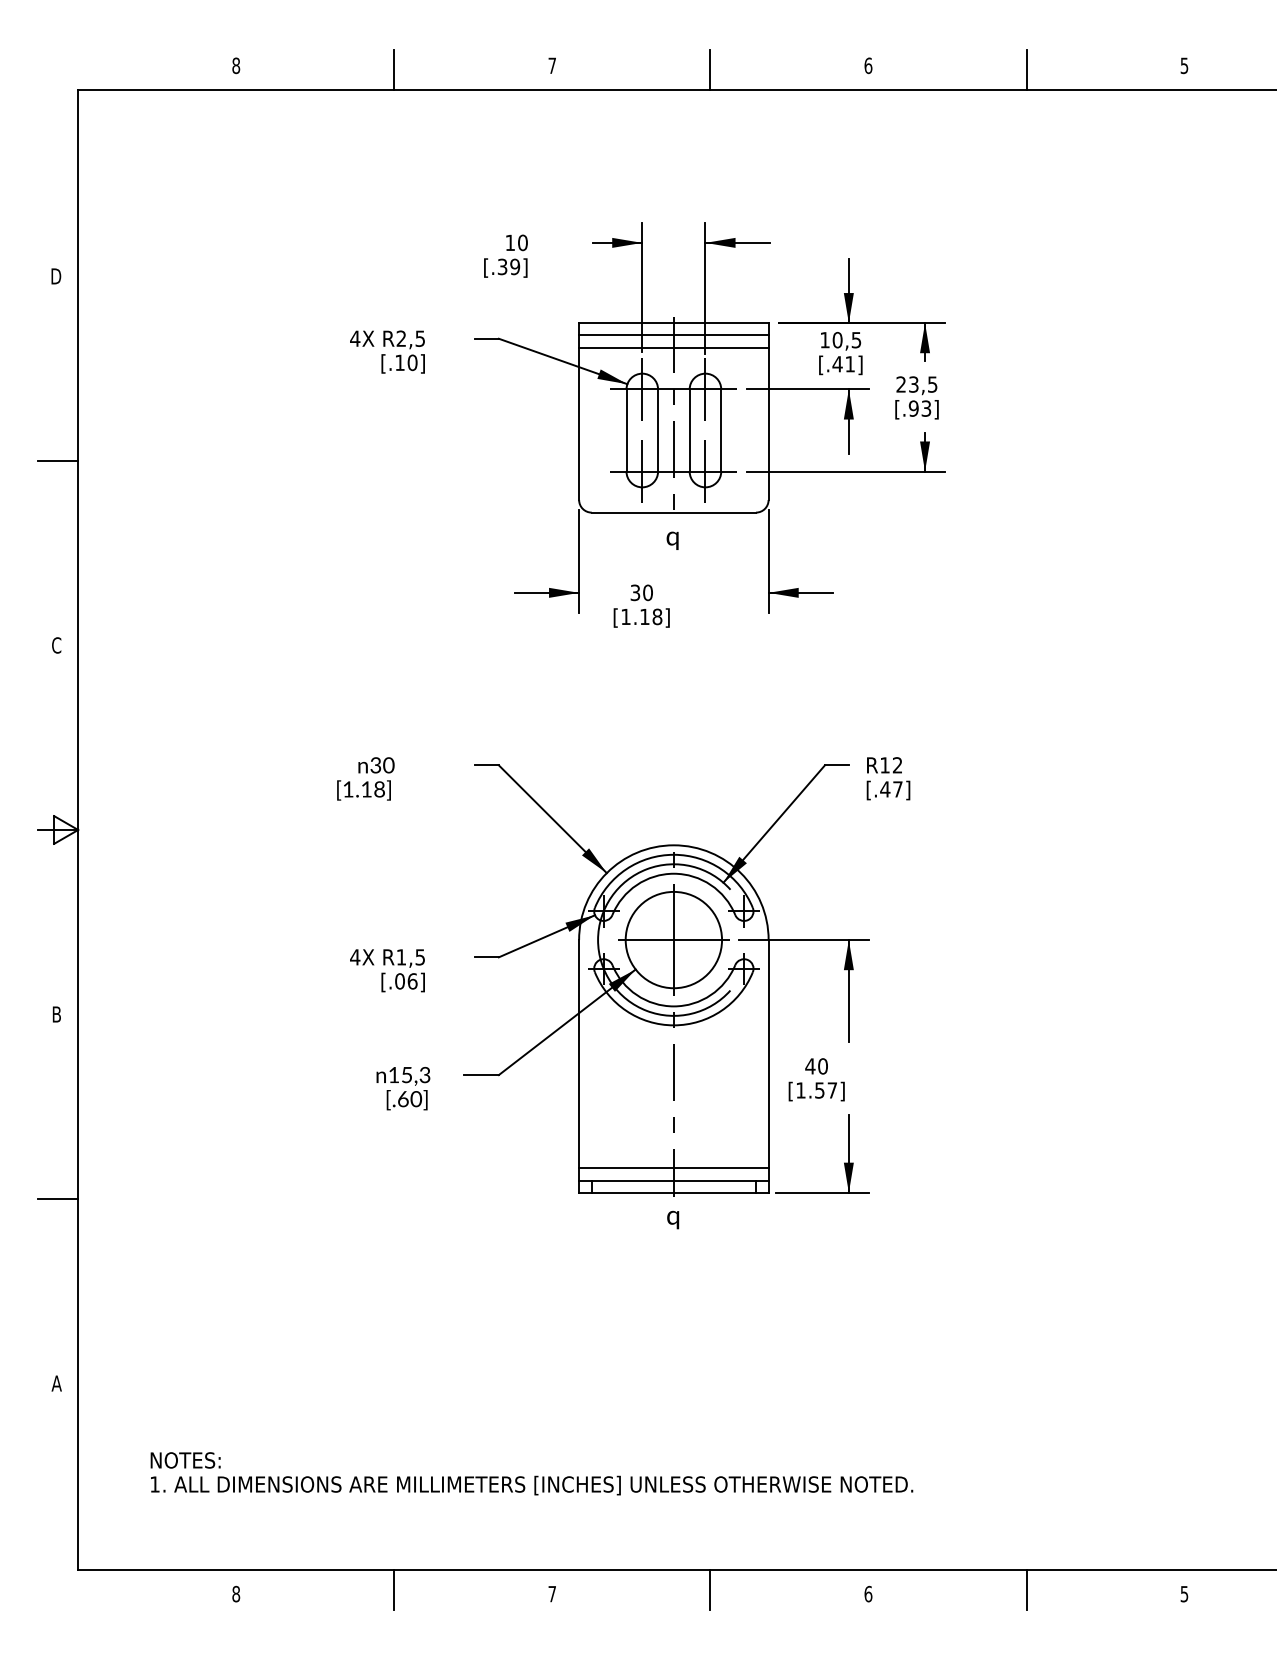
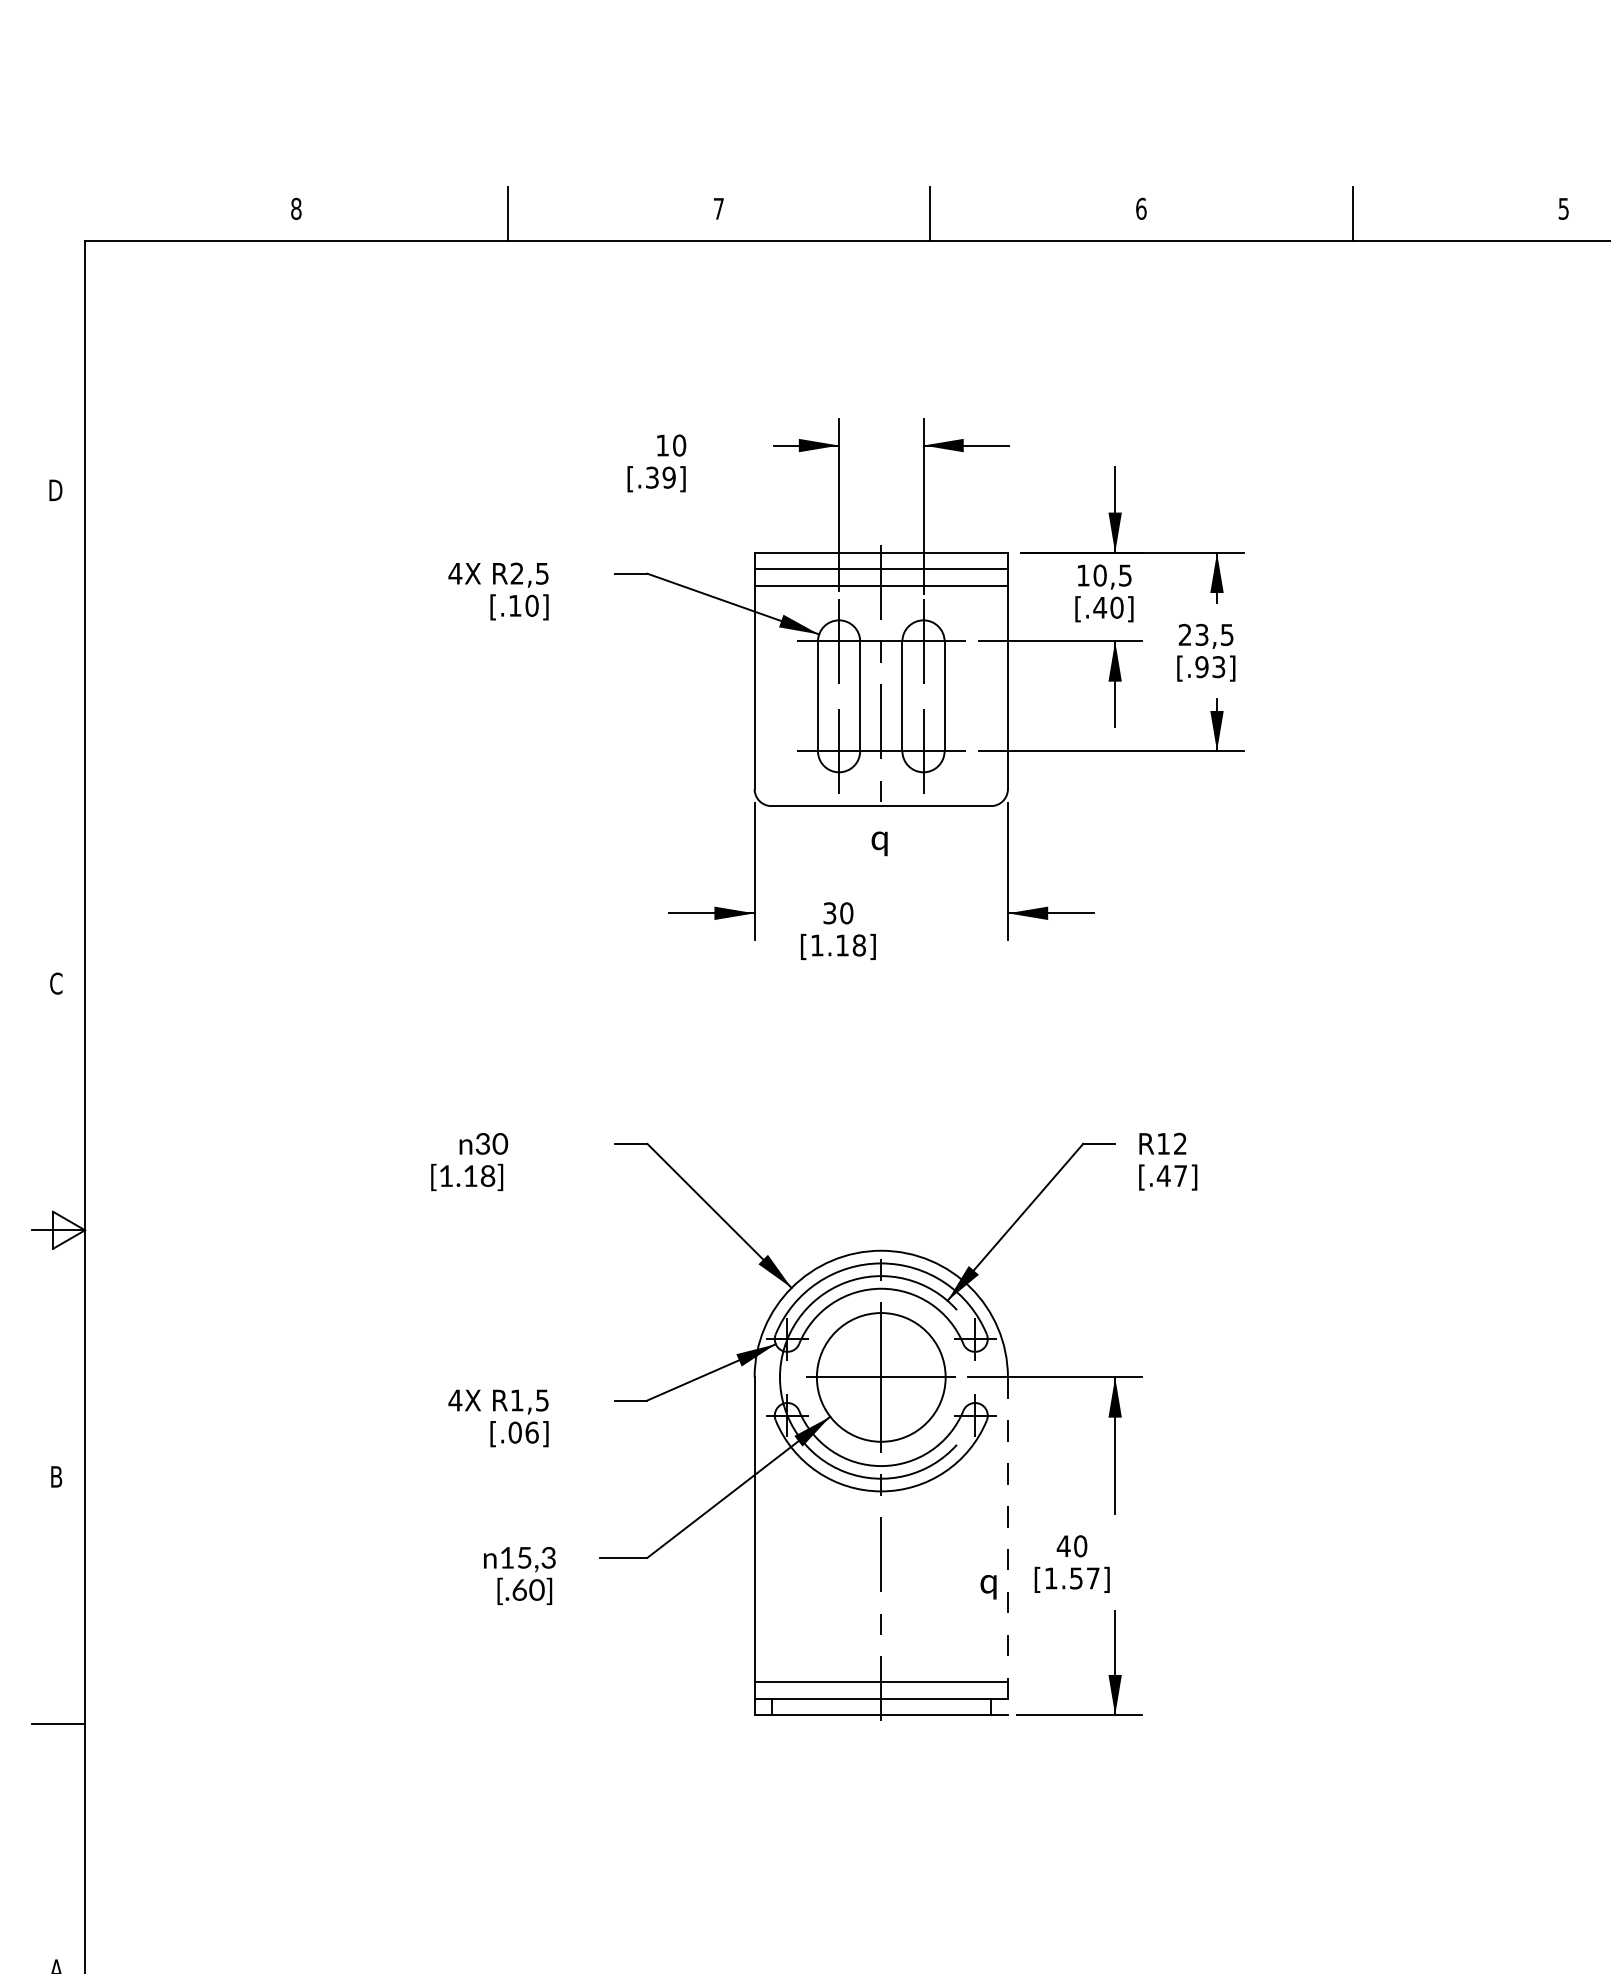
text: (850, 364) -> (1117, 608), [.41] -> [.40]
line: (58, 460) -> (58, 736), removed
line: (768, 1066) -> (1007, 1546), solid -> dashed
text: (673, 1219) -> (989, 1586), moved

